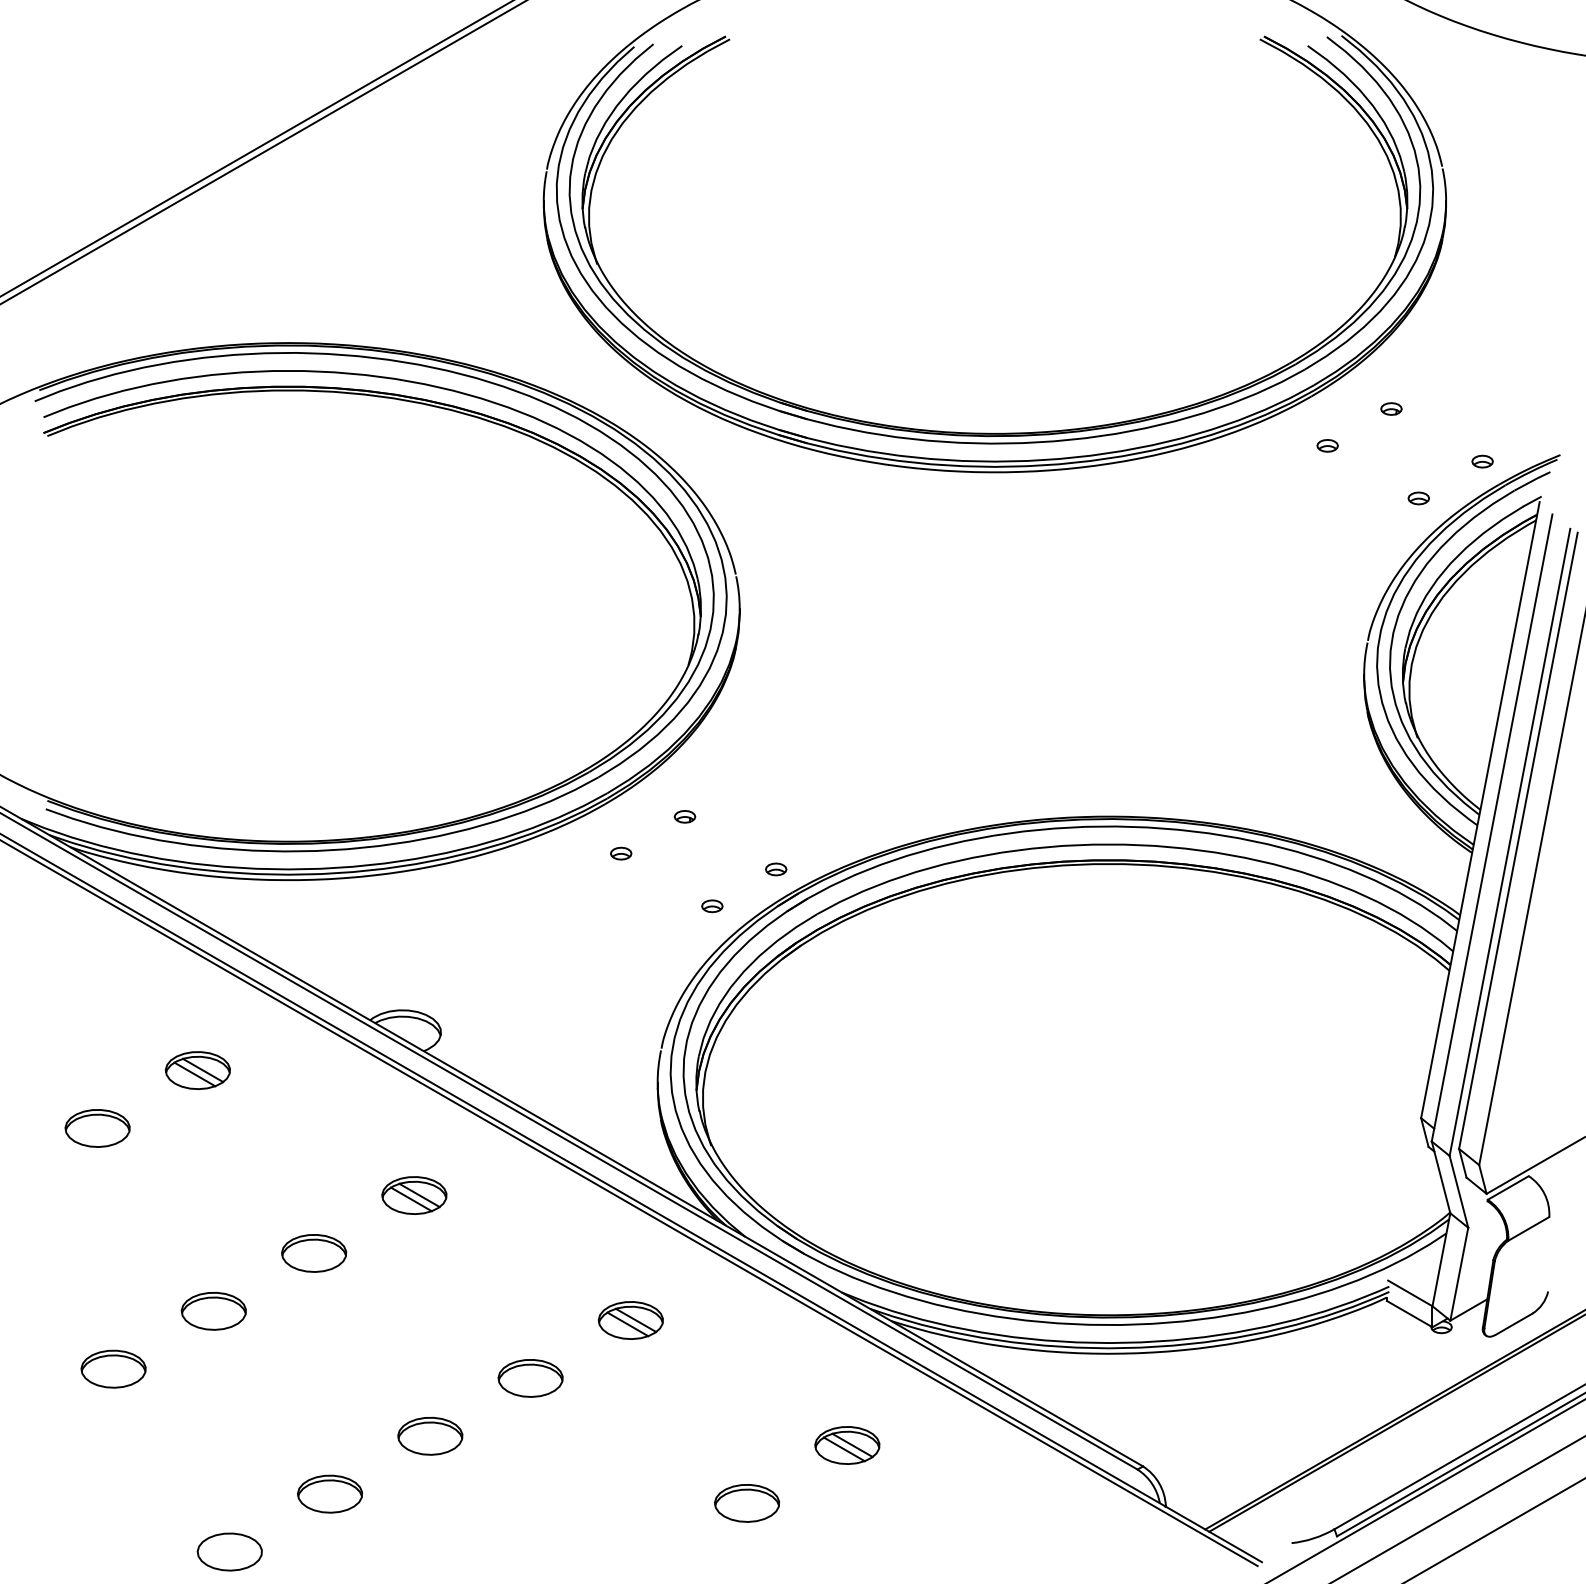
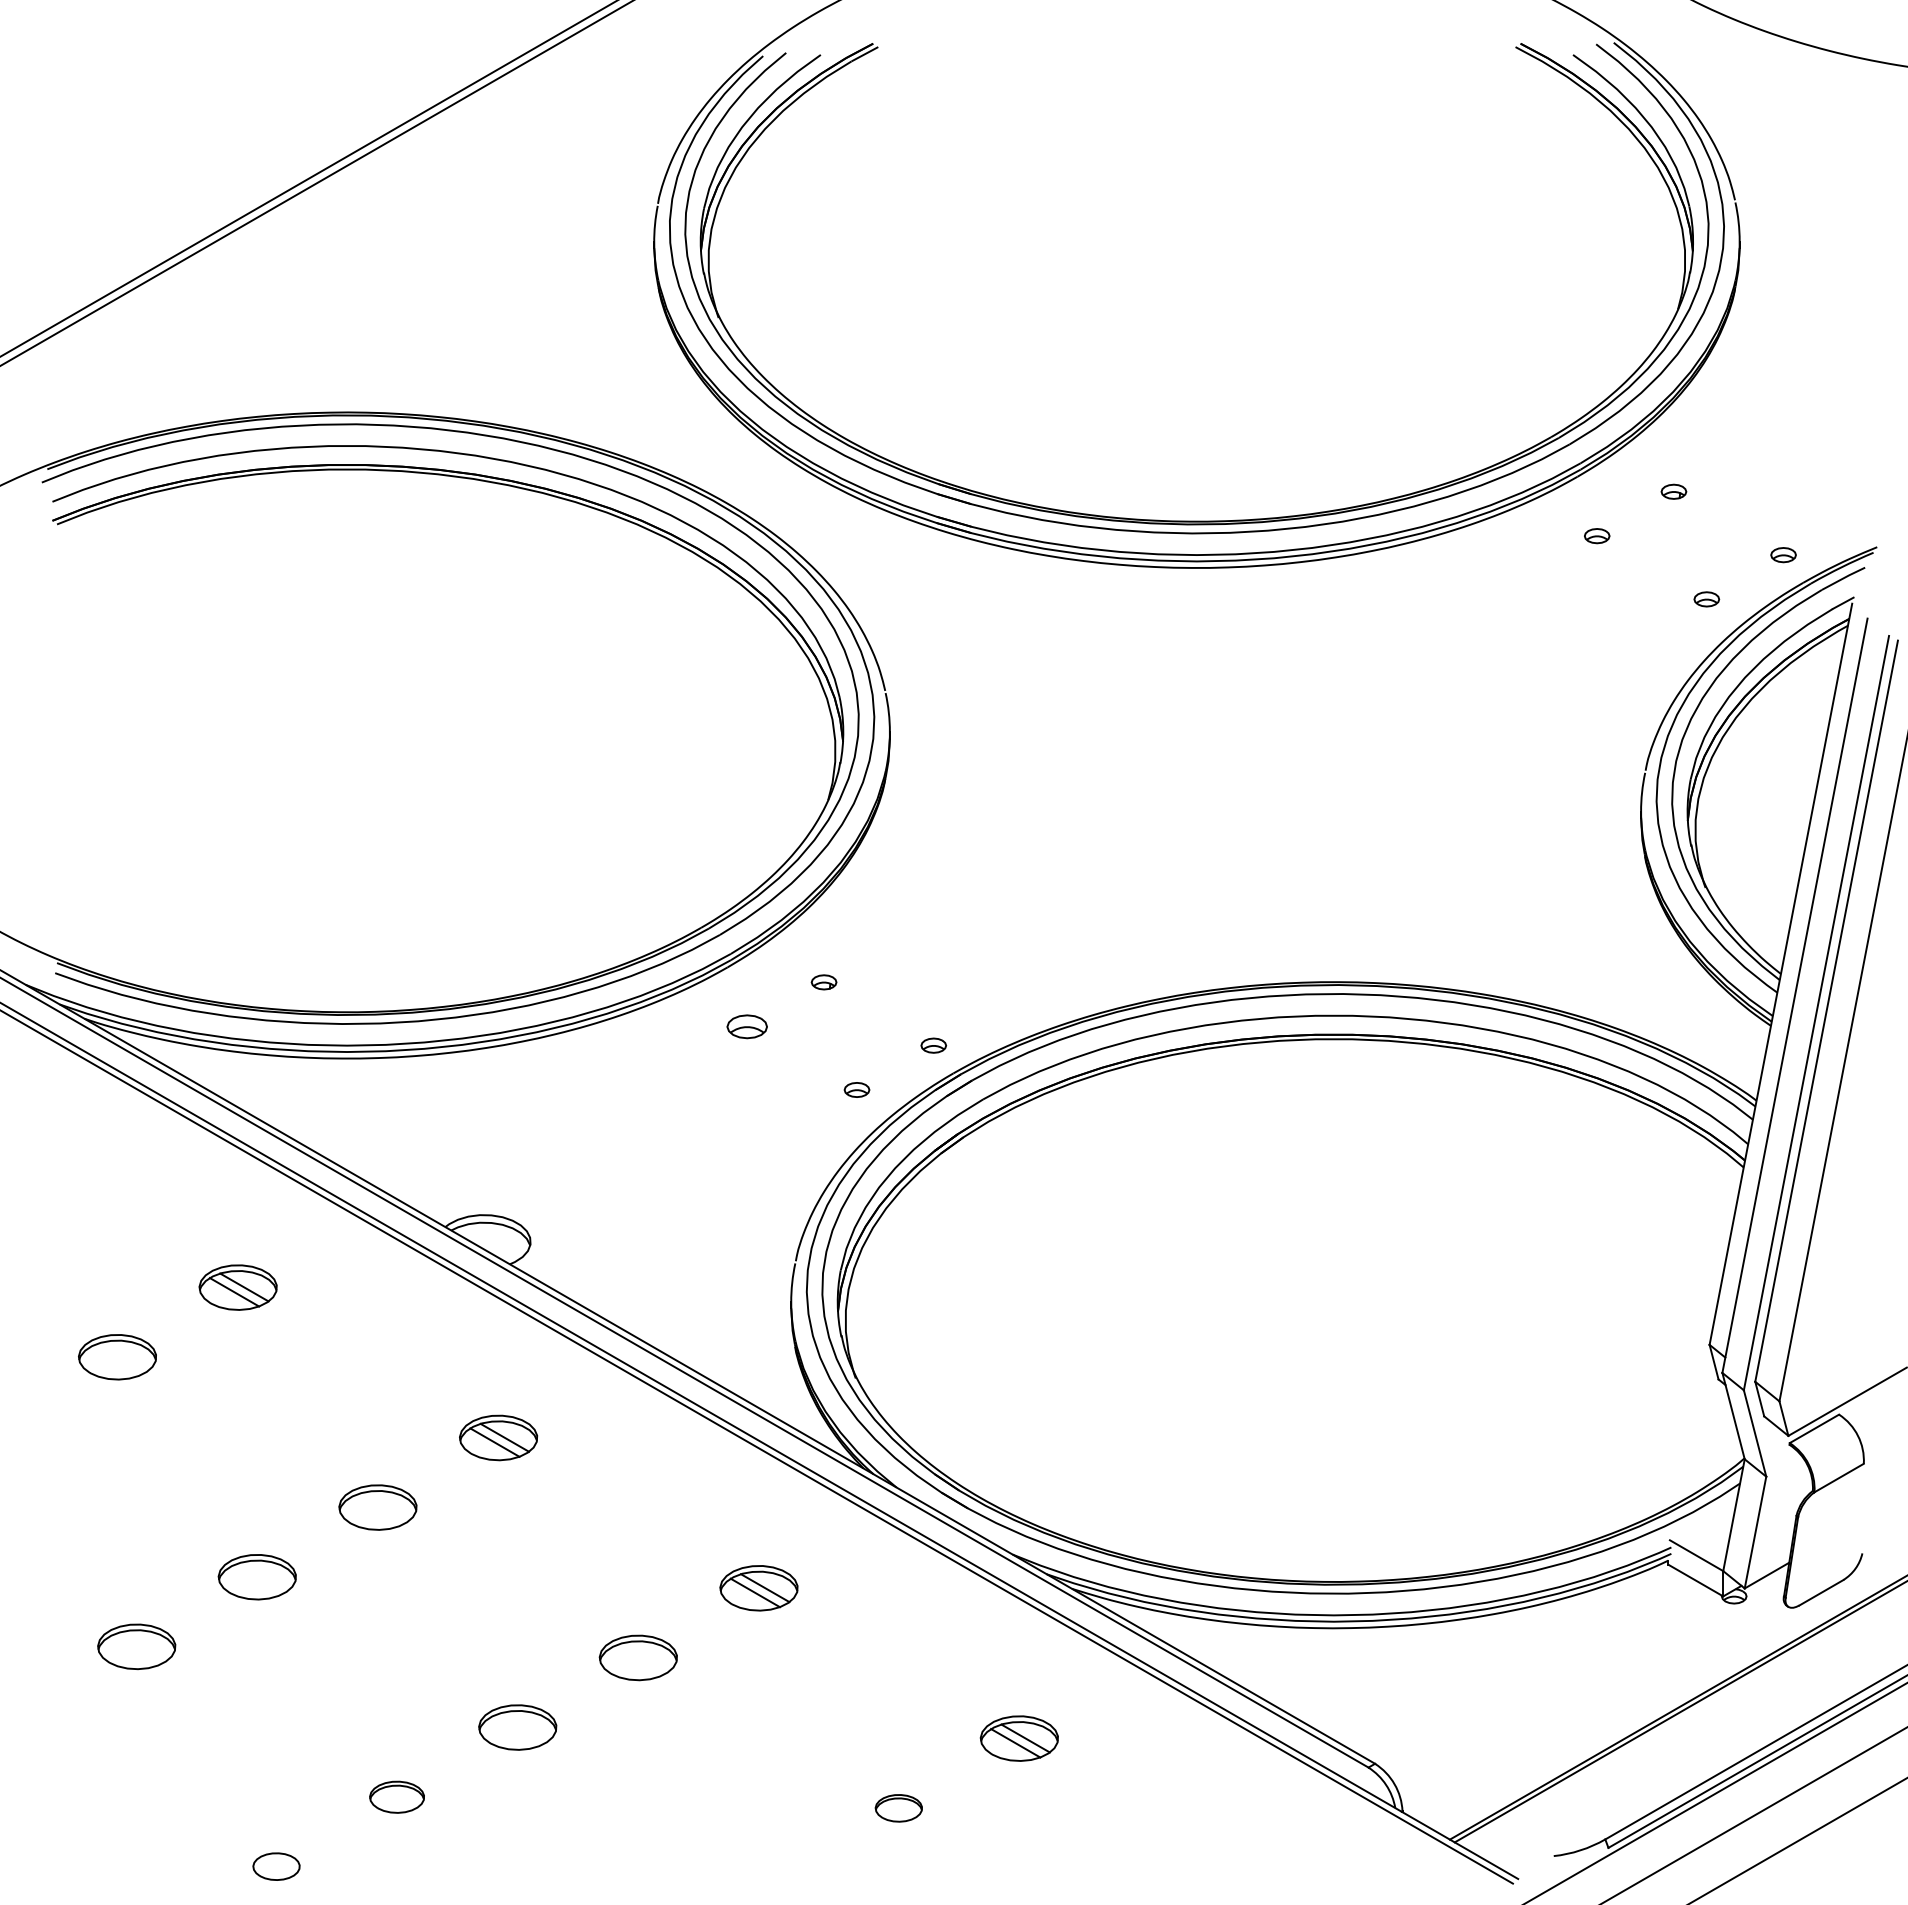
part: (621, 853) -> (747, 1026), size x1.6
part: (329, 1494) -> (396, 1797), size x0.7
part: (746, 1503) -> (898, 1808), size x0.6
part: (229, 1551) -> (276, 1866), size x0.6

